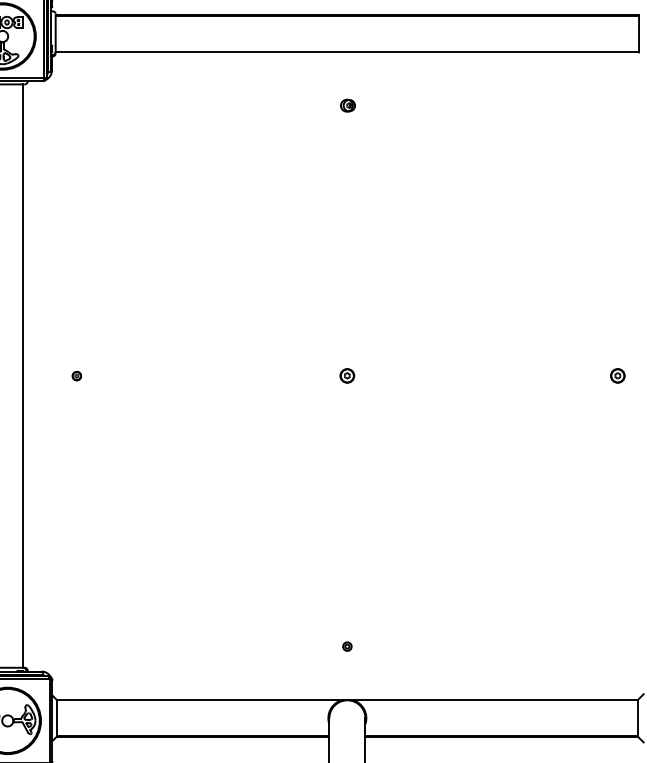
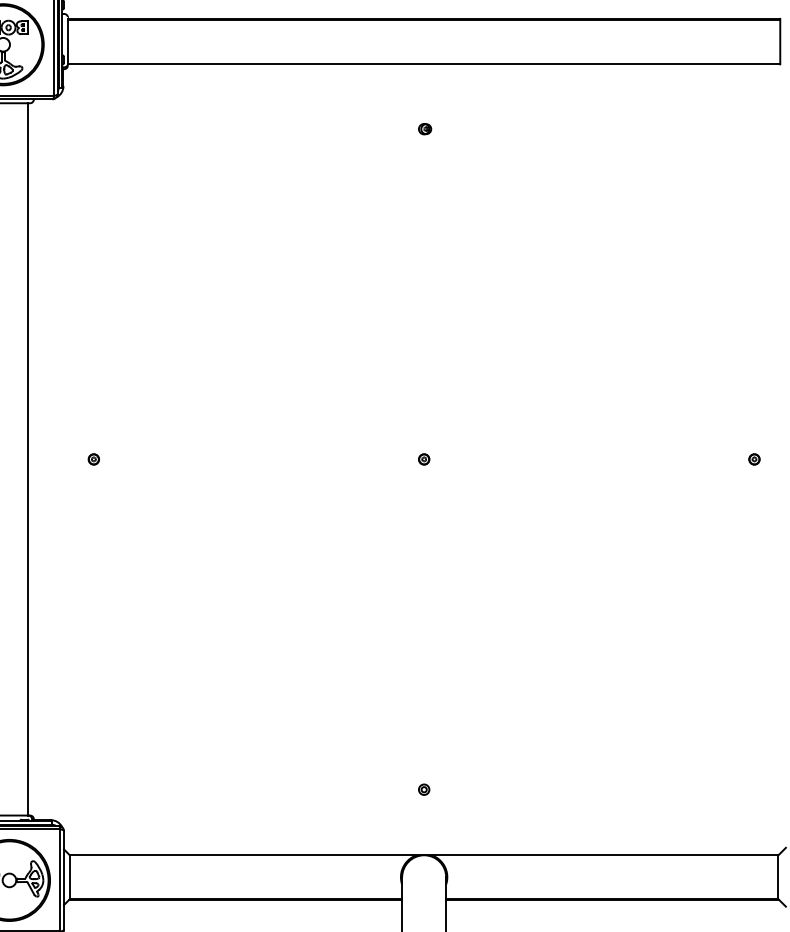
part: (348, 105) -> (425, 129), size x0.71
part: (347, 376) -> (424, 459), size x0.62
part: (617, 376) -> (753, 459), size x0.62

